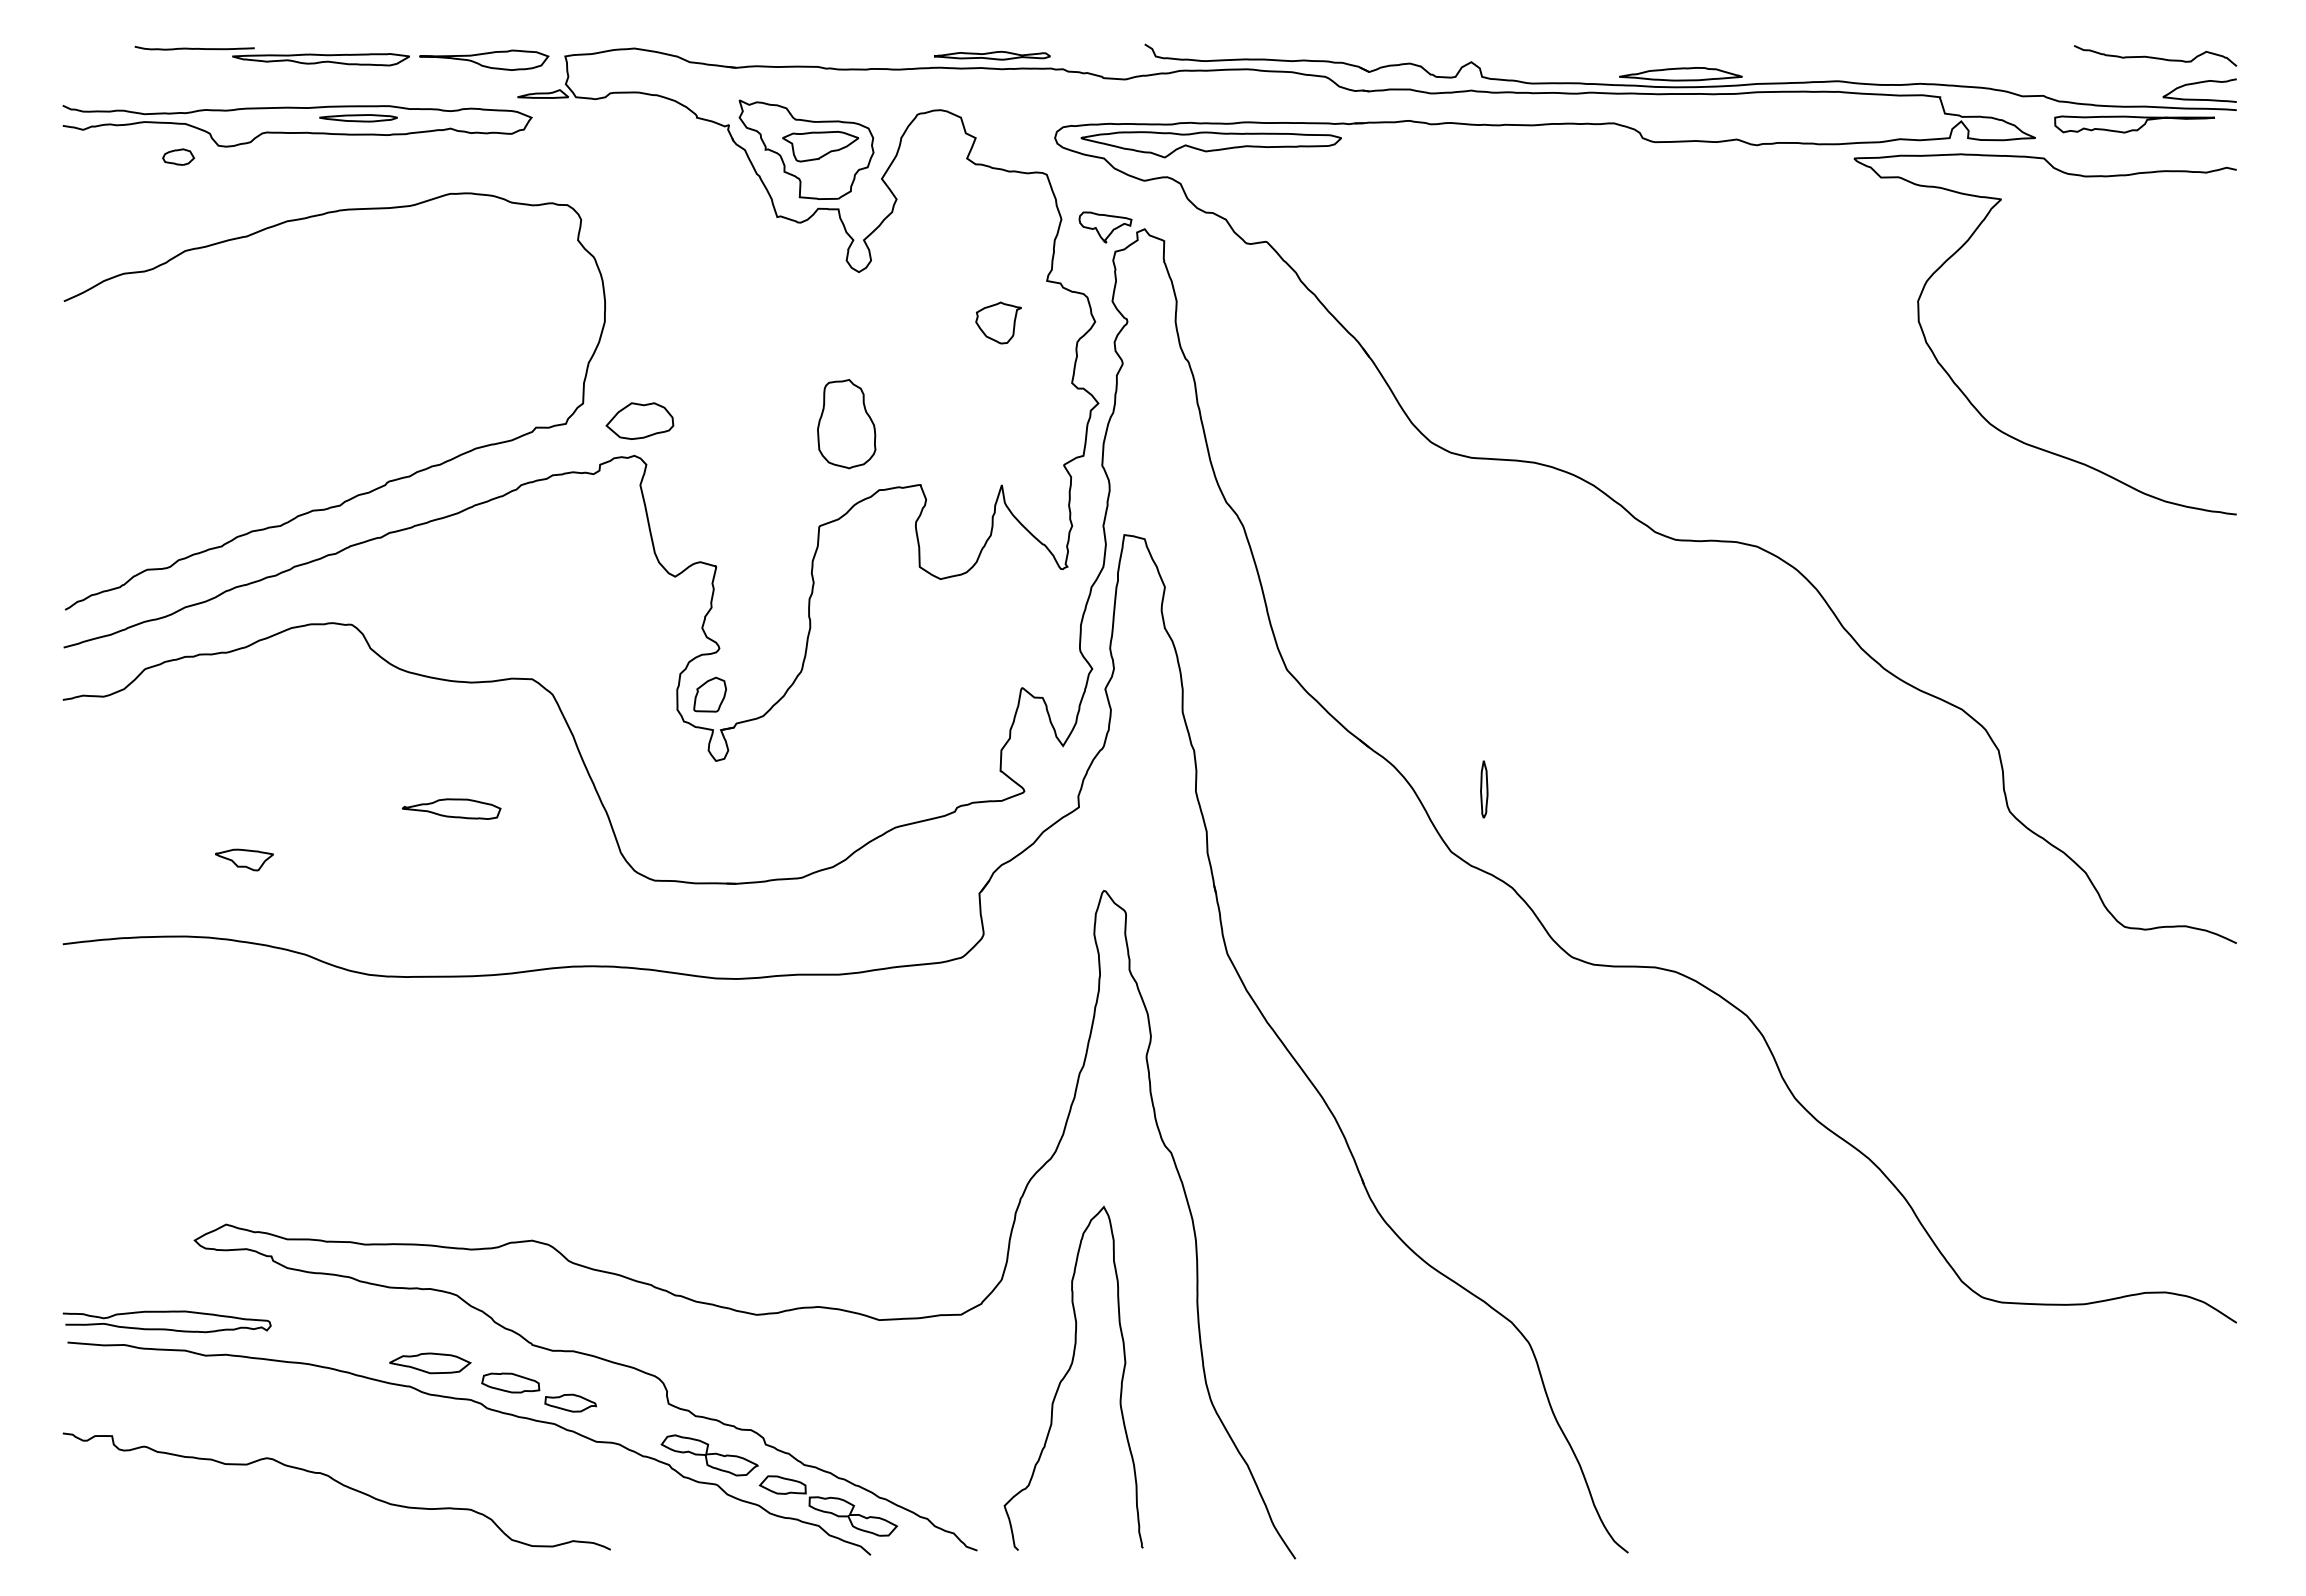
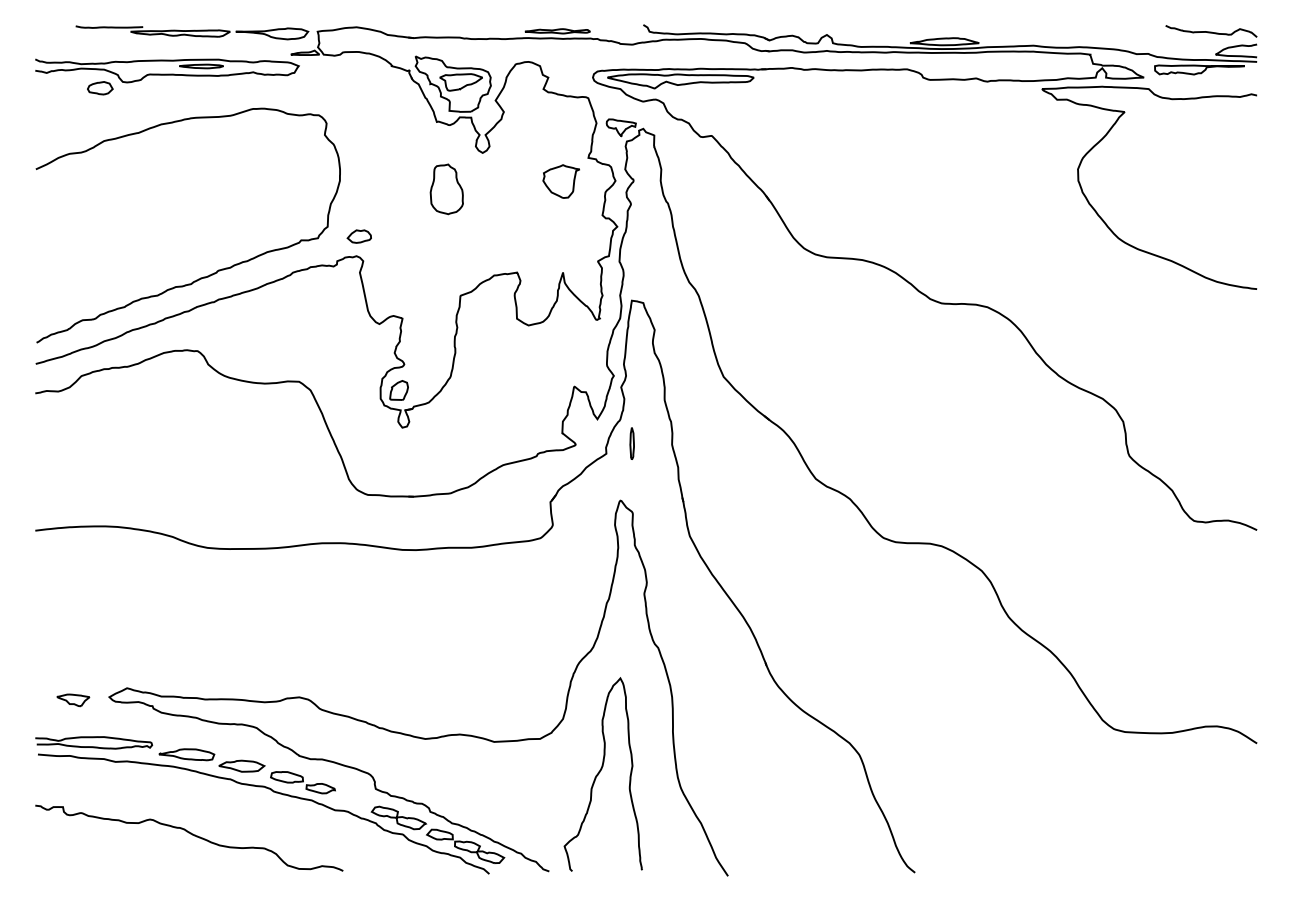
part: (178, 157) -> (100, 88), size x1.43
part: (997, 322) -> (560, 181), size x1.43
part: (637, 420) -> (358, 236), size x0.62
part: (846, 424) -> (446, 189), moved
part: (1483, 789) -> (631, 443), moved
part: (451, 808) -> (186, 754), moved
part: (244, 860) -> (73, 700), moved

